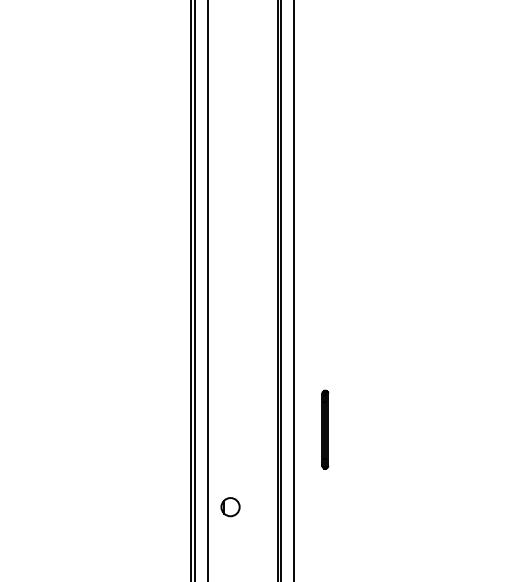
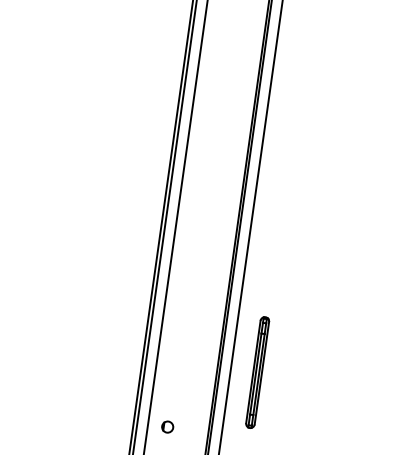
part: (325, 429) -> (257, 372), size x1.67
circle: (230, 506) -> (167, 426), size x0.71

